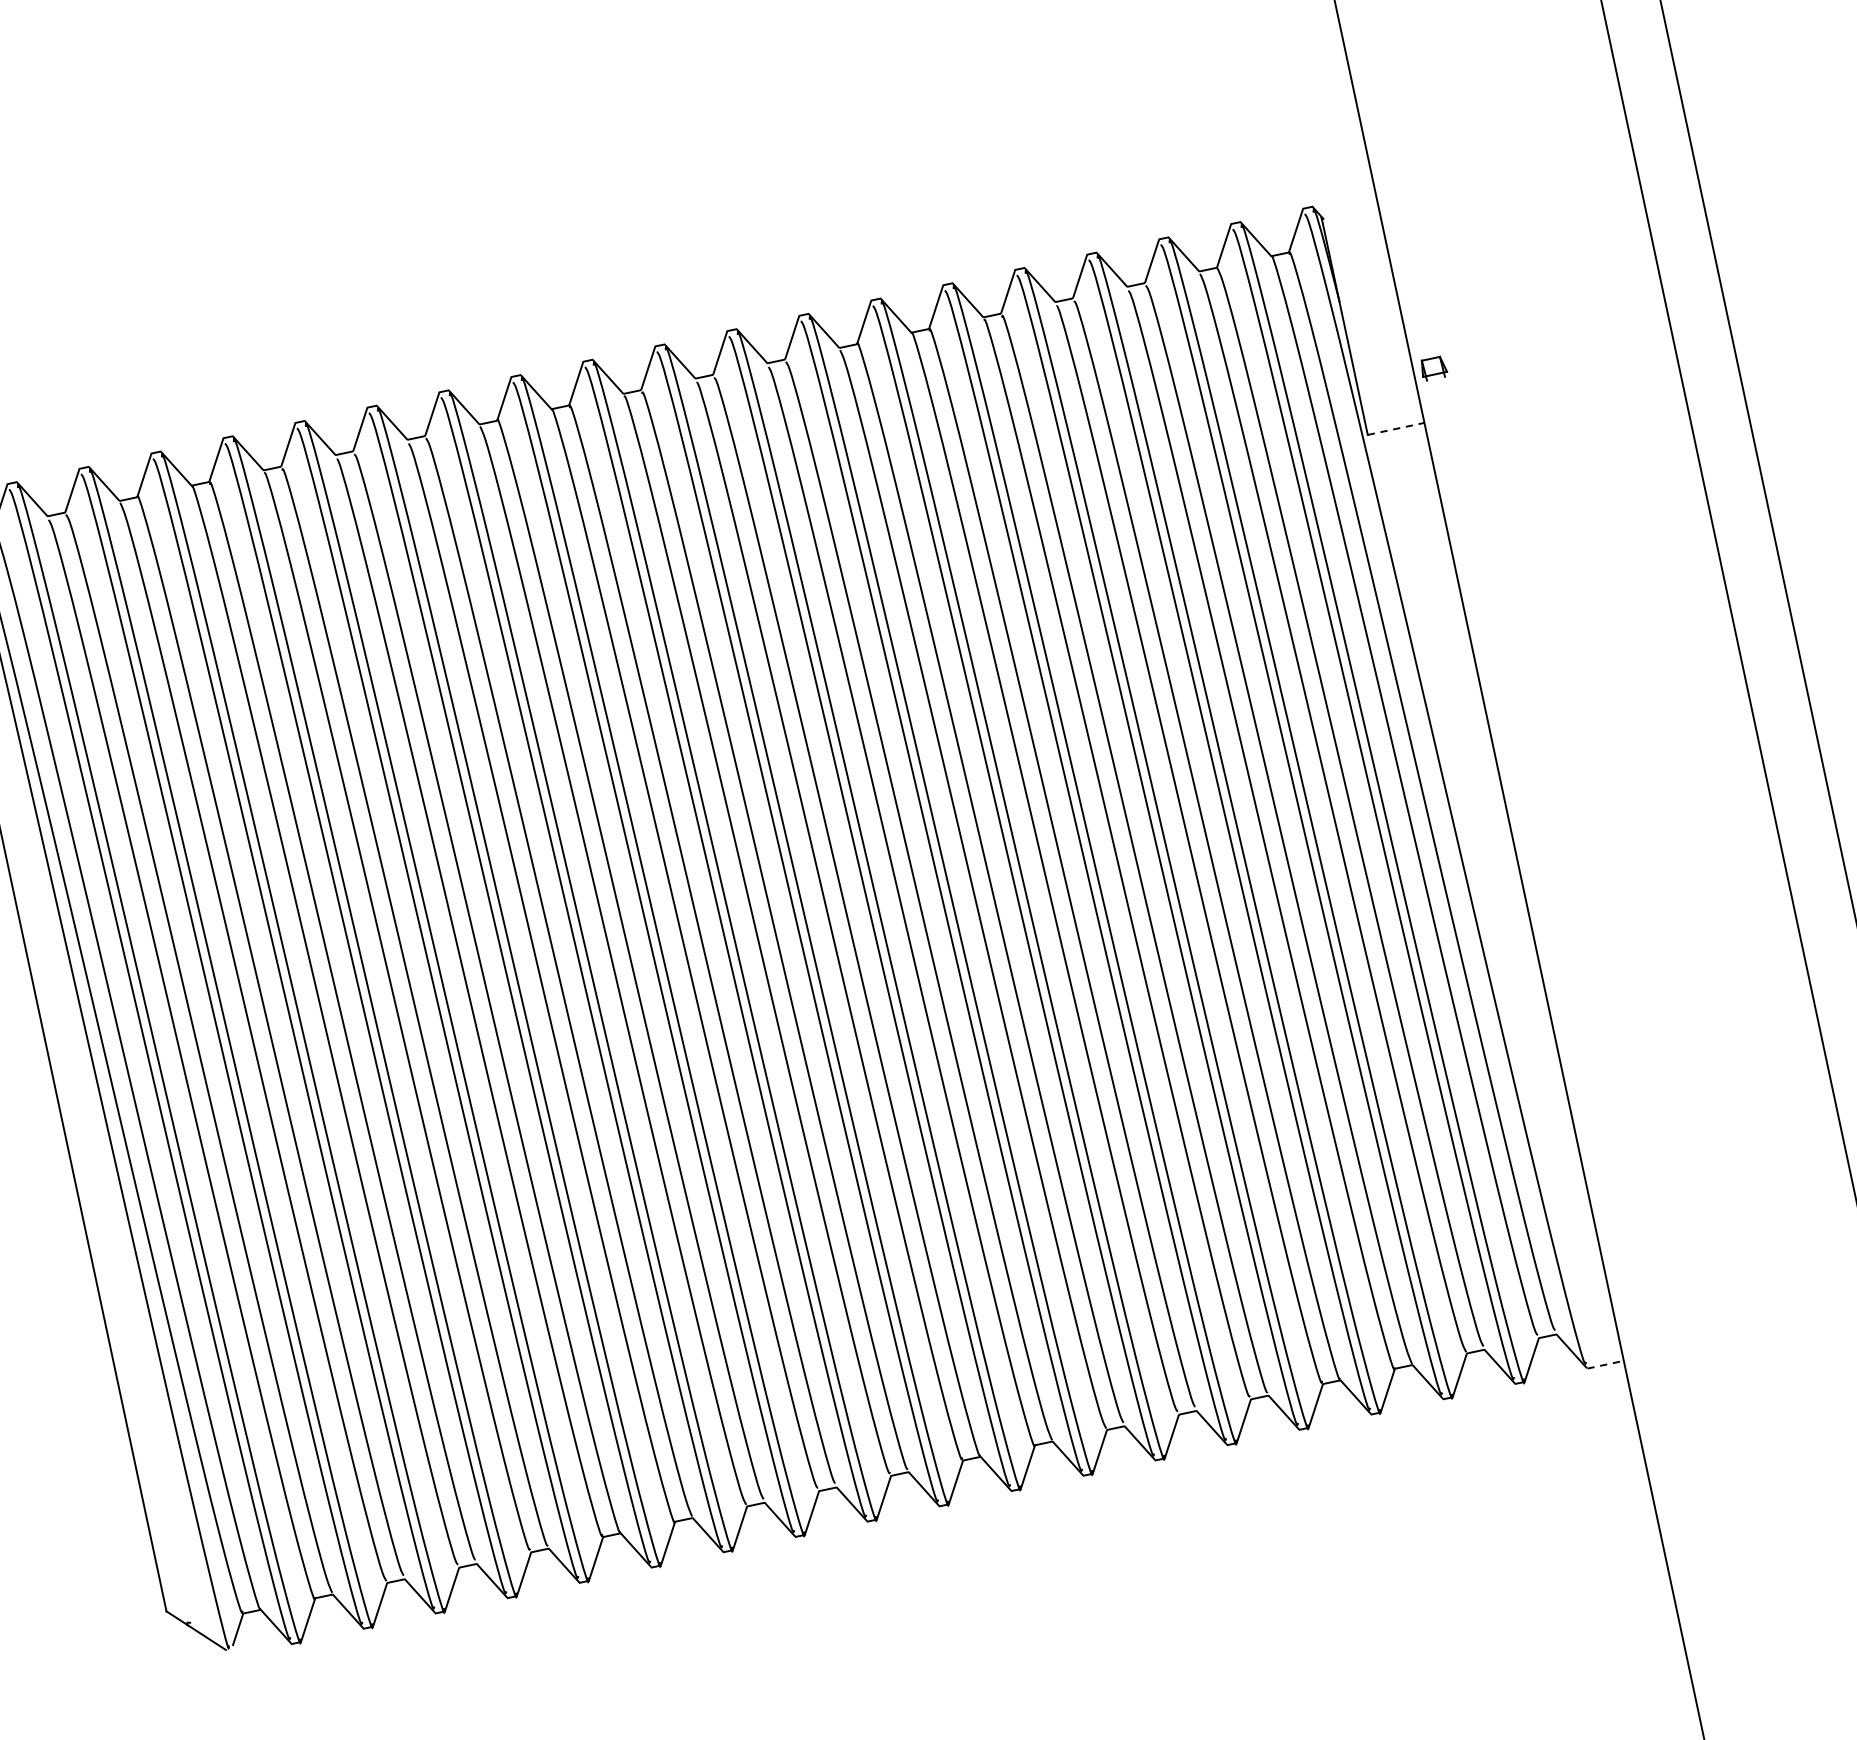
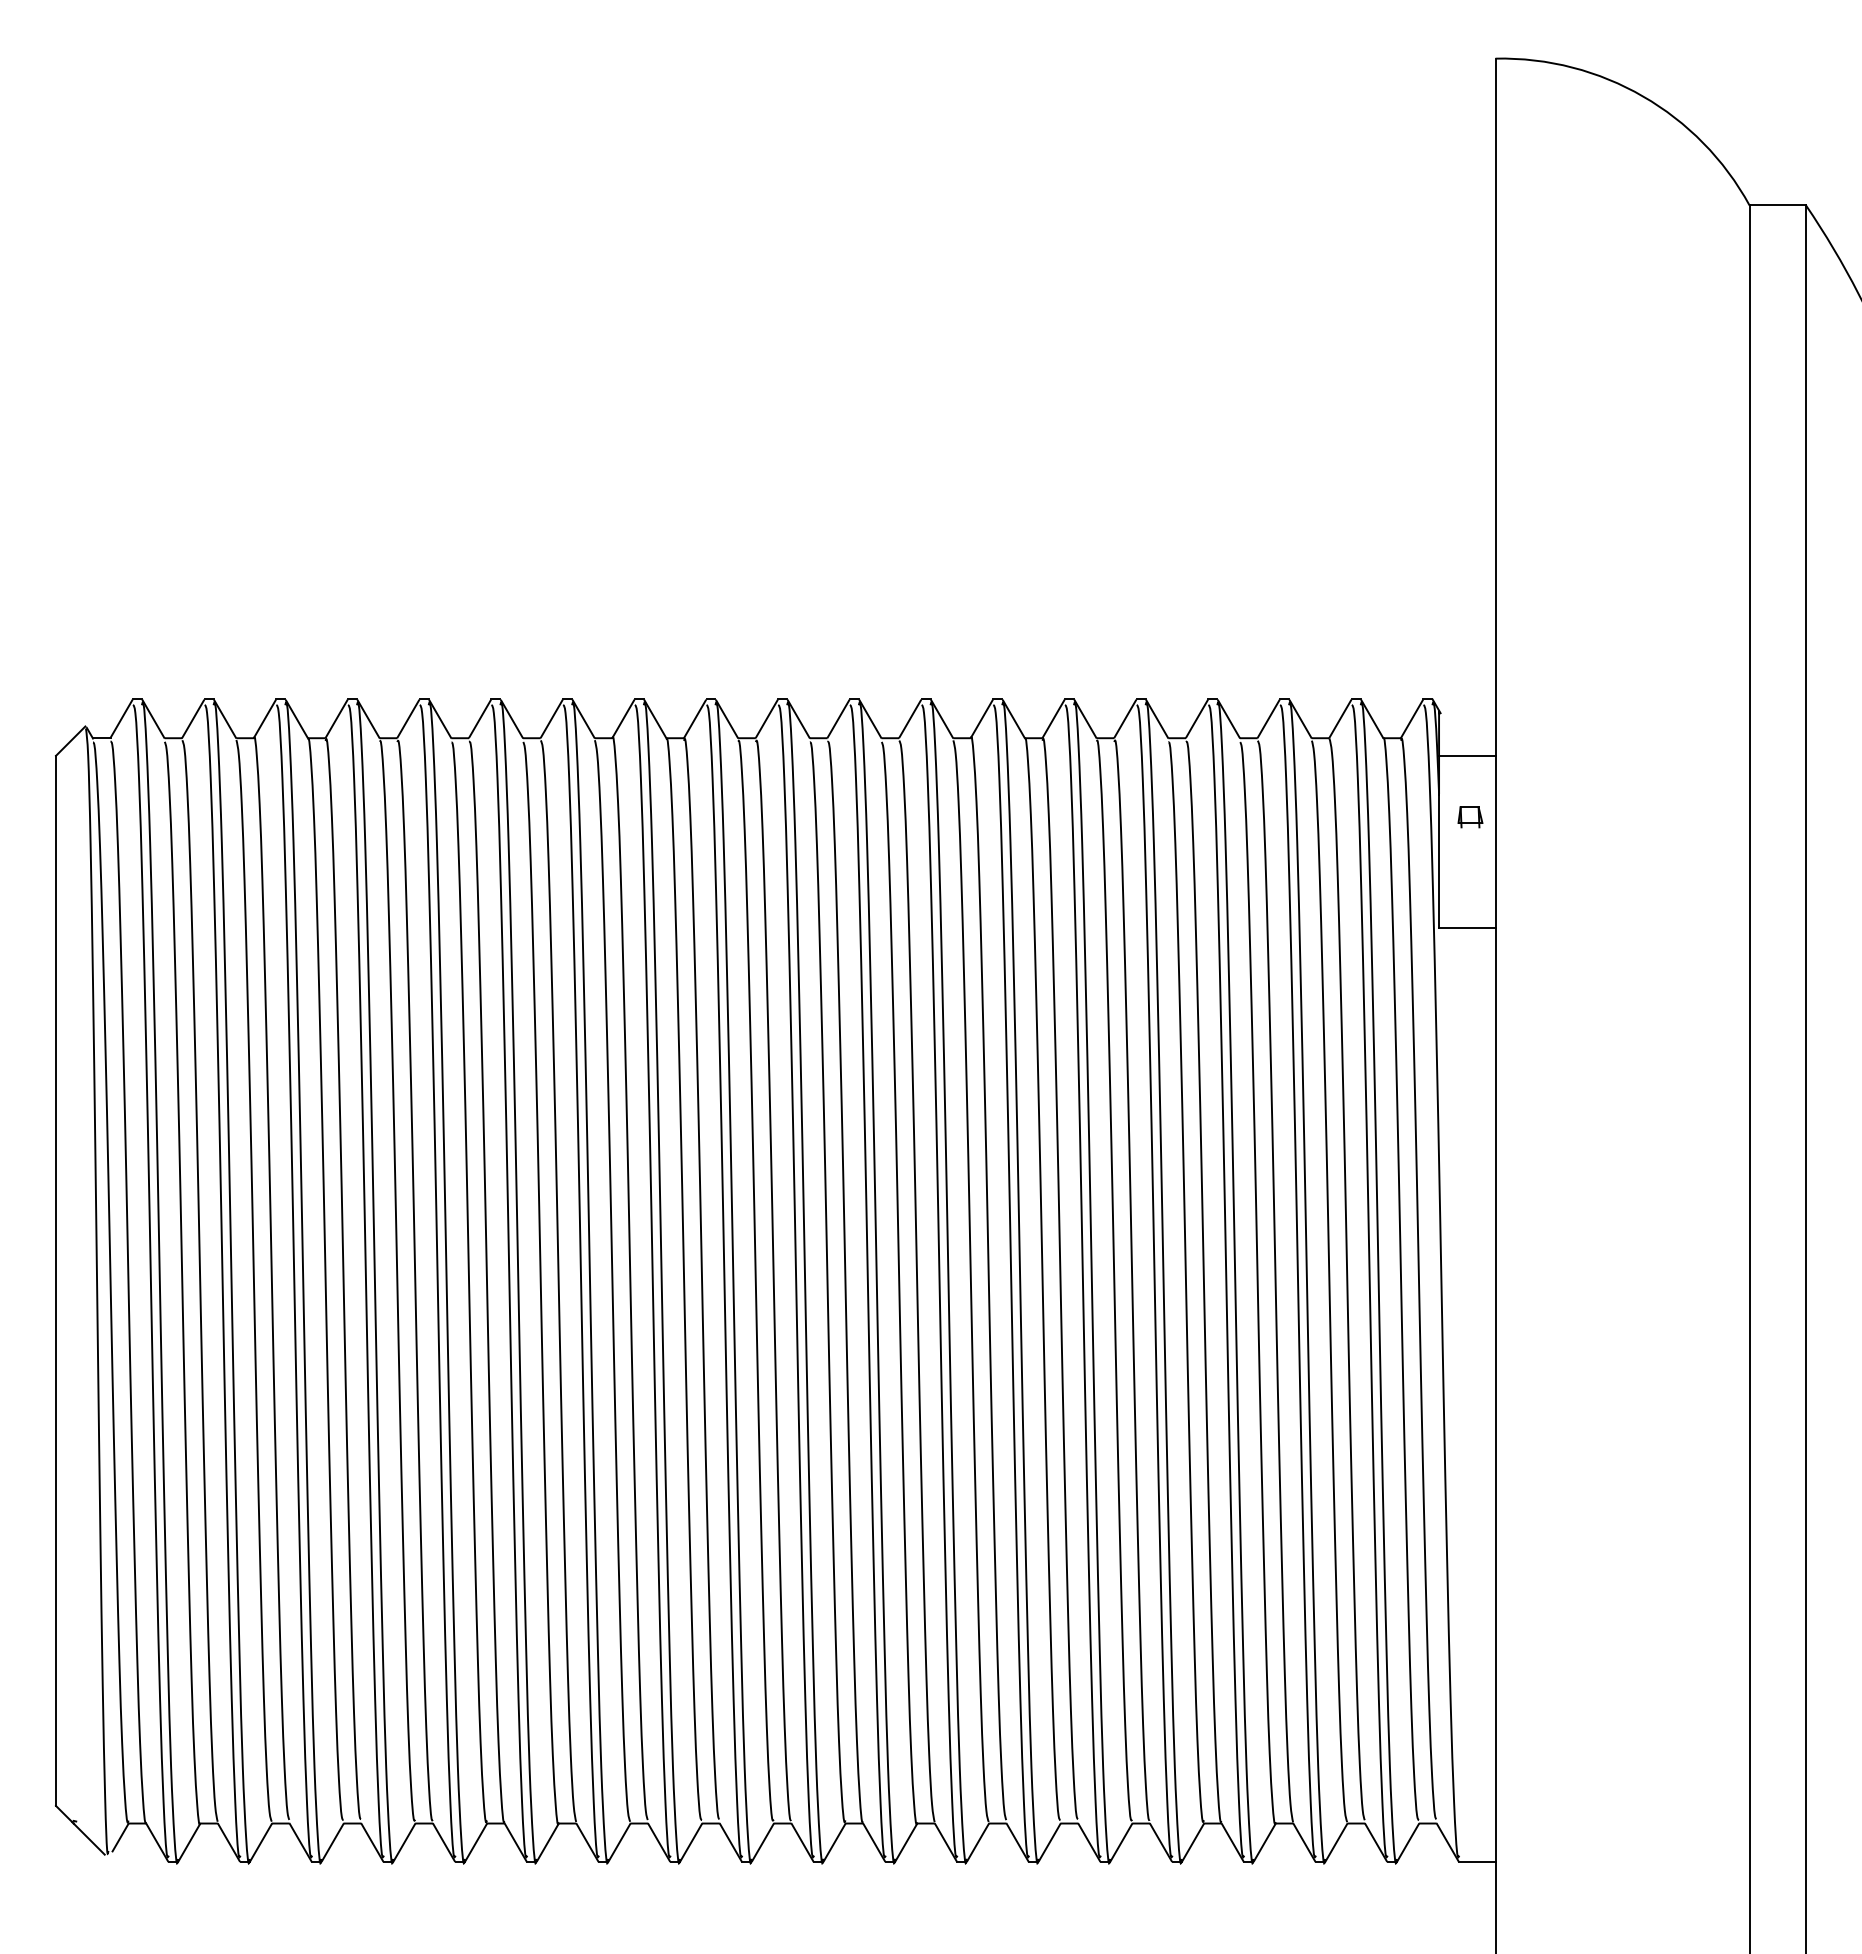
line: (1359, 255) -> (1467, 755), added
part: (1433, 368) -> (1470, 817), moved
line: (1396, 429) -> (1467, 928), dashed -> solid
line: (1605, 1364) -> (1477, 1862), dashed -> solid

